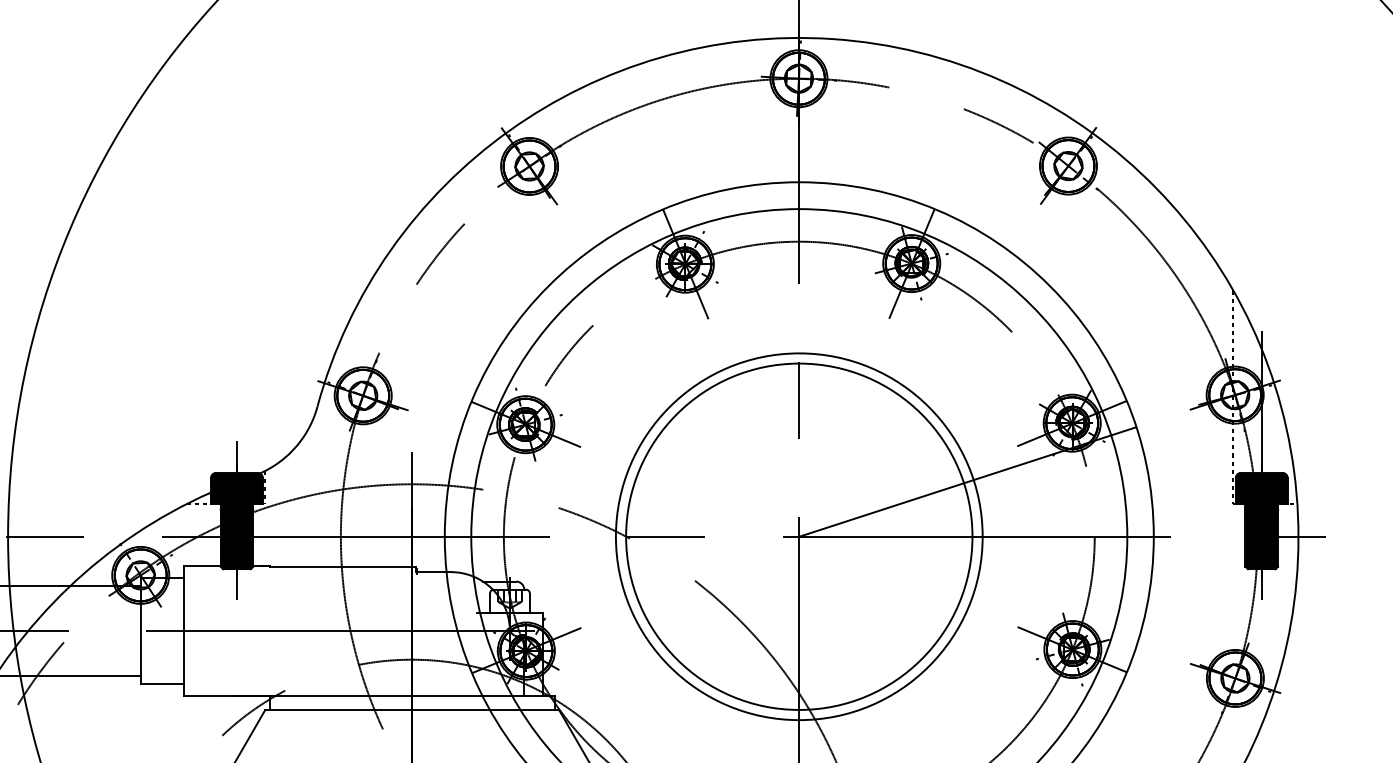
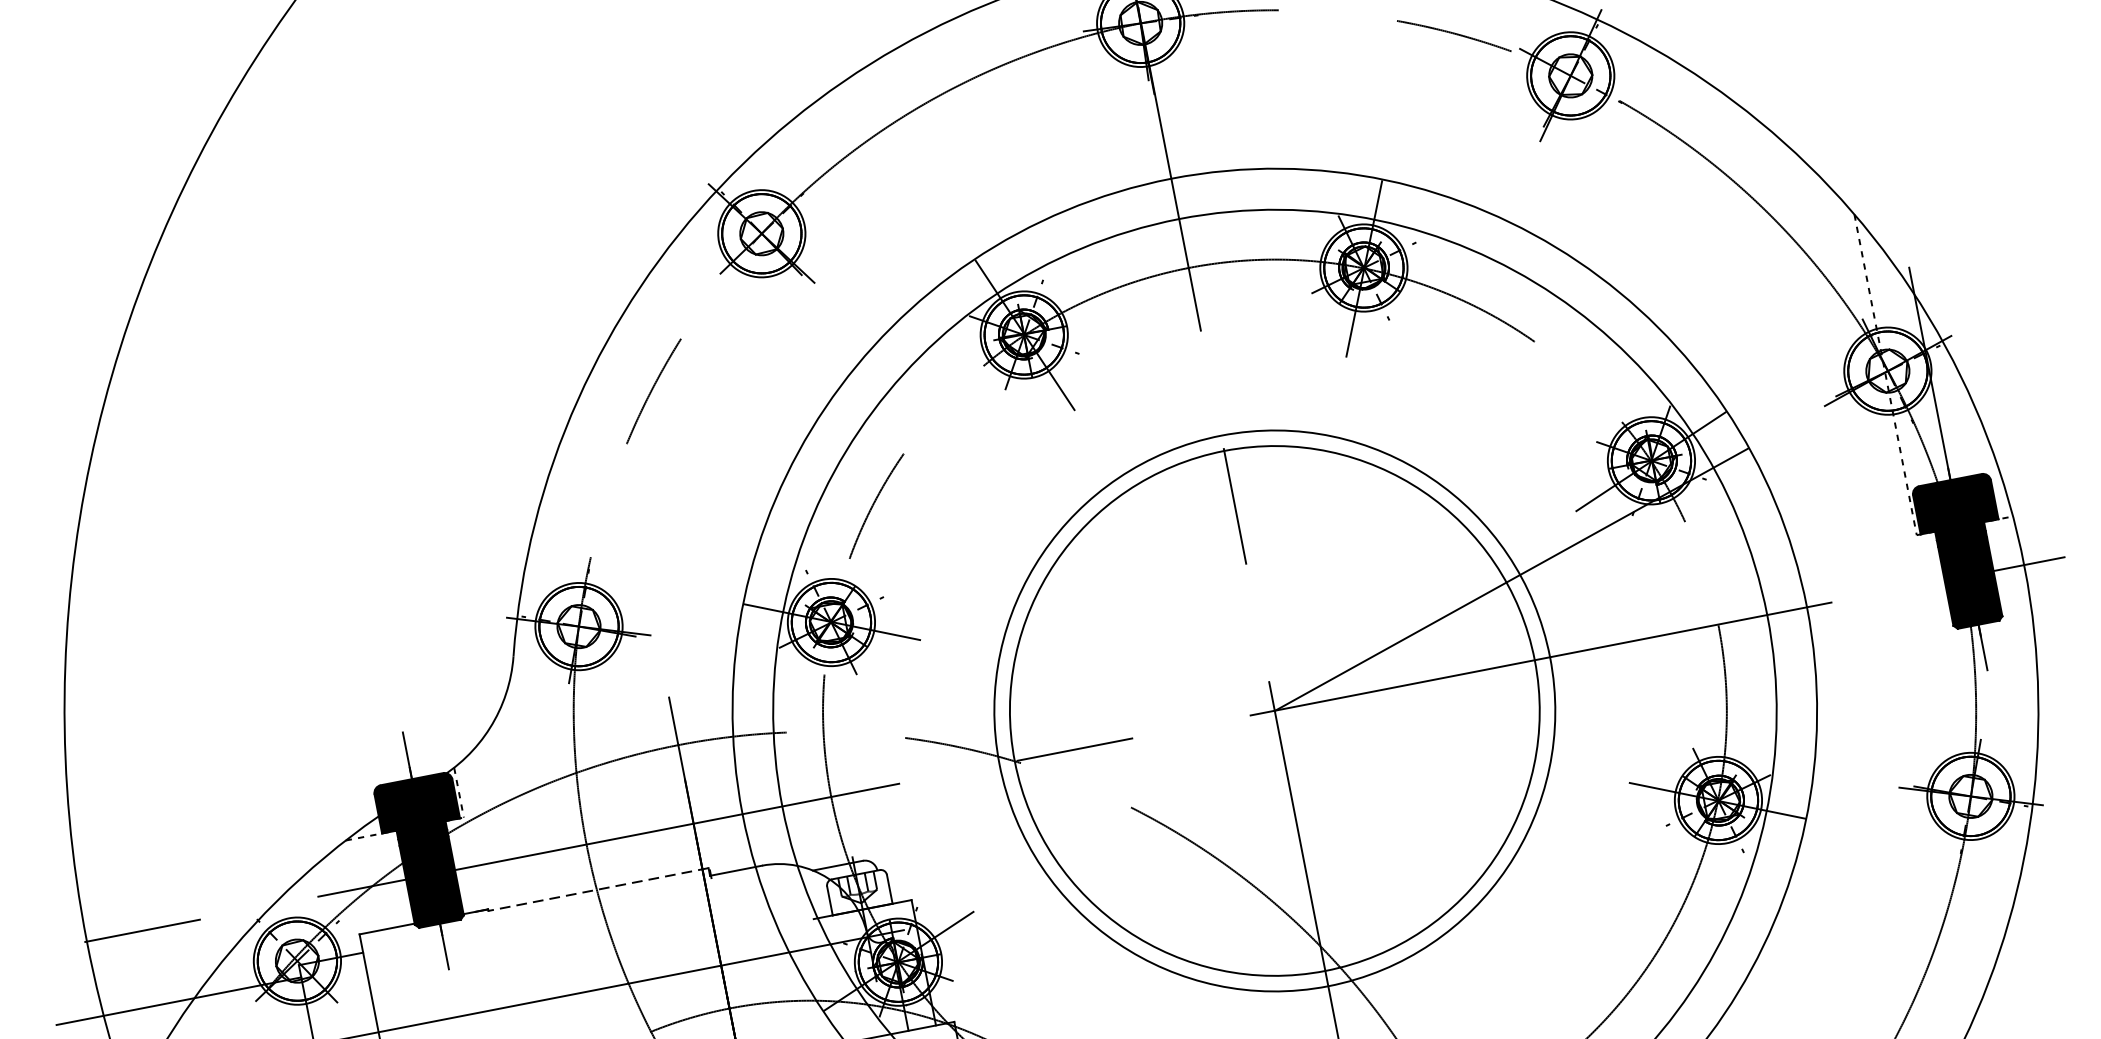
line: (342, 566) -> (597, 888), solid -> dashed

